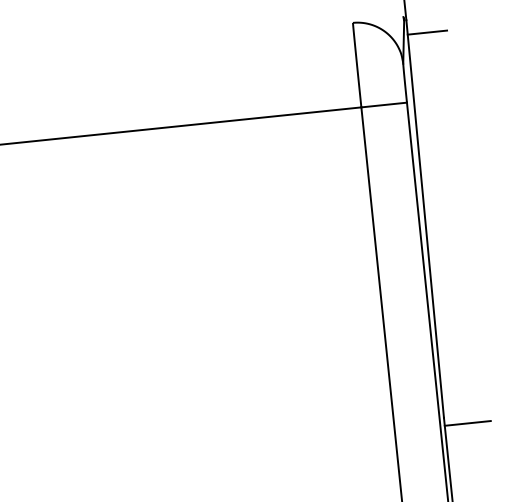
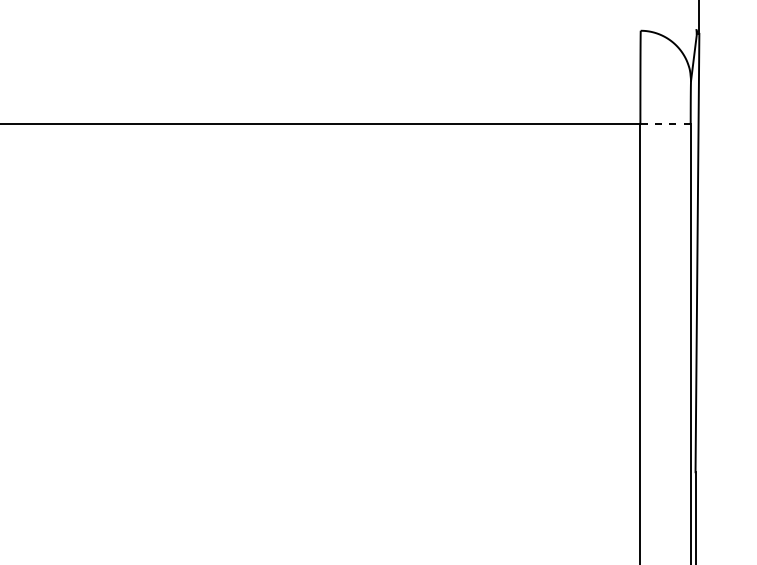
line: (427, 32) -> (720, 49), removed
line: (384, 104) -> (666, 123), solid -> dashed
line: (467, 423) -> (720, 481), removed

